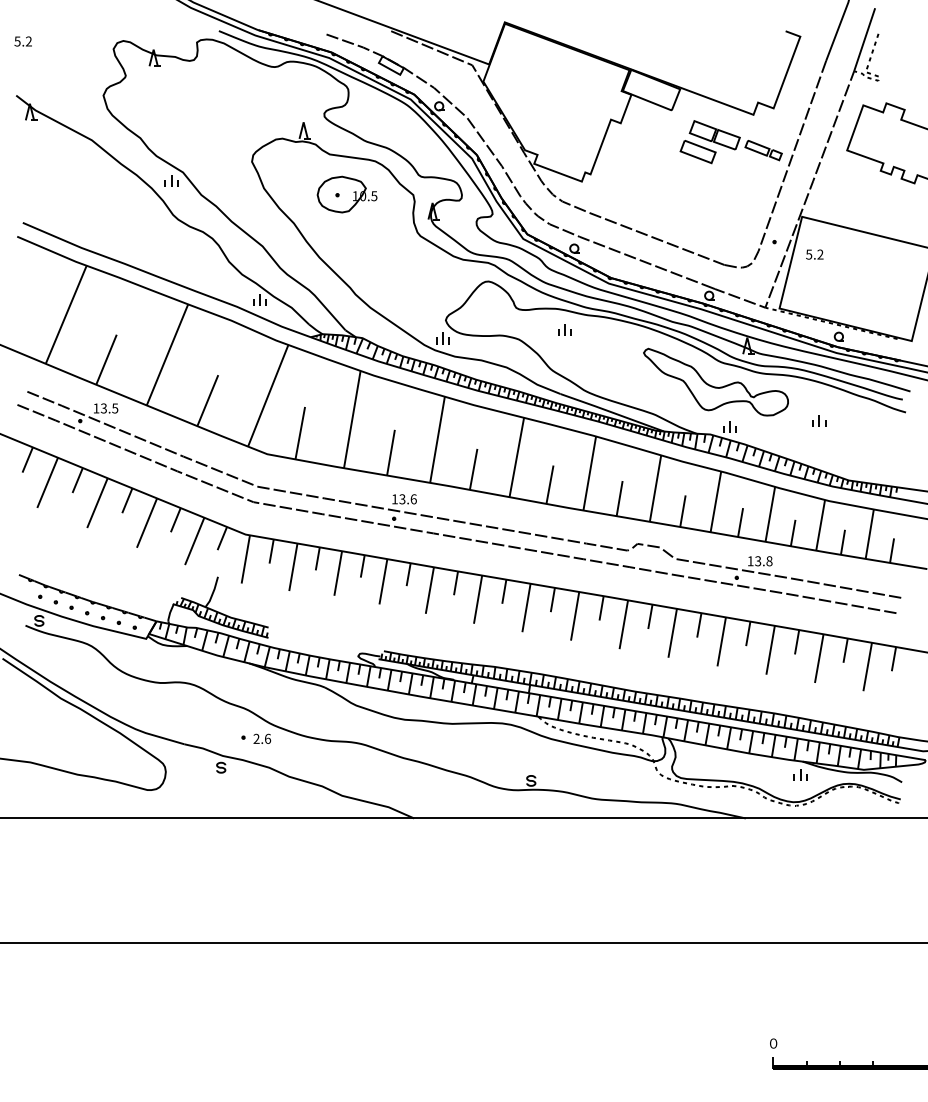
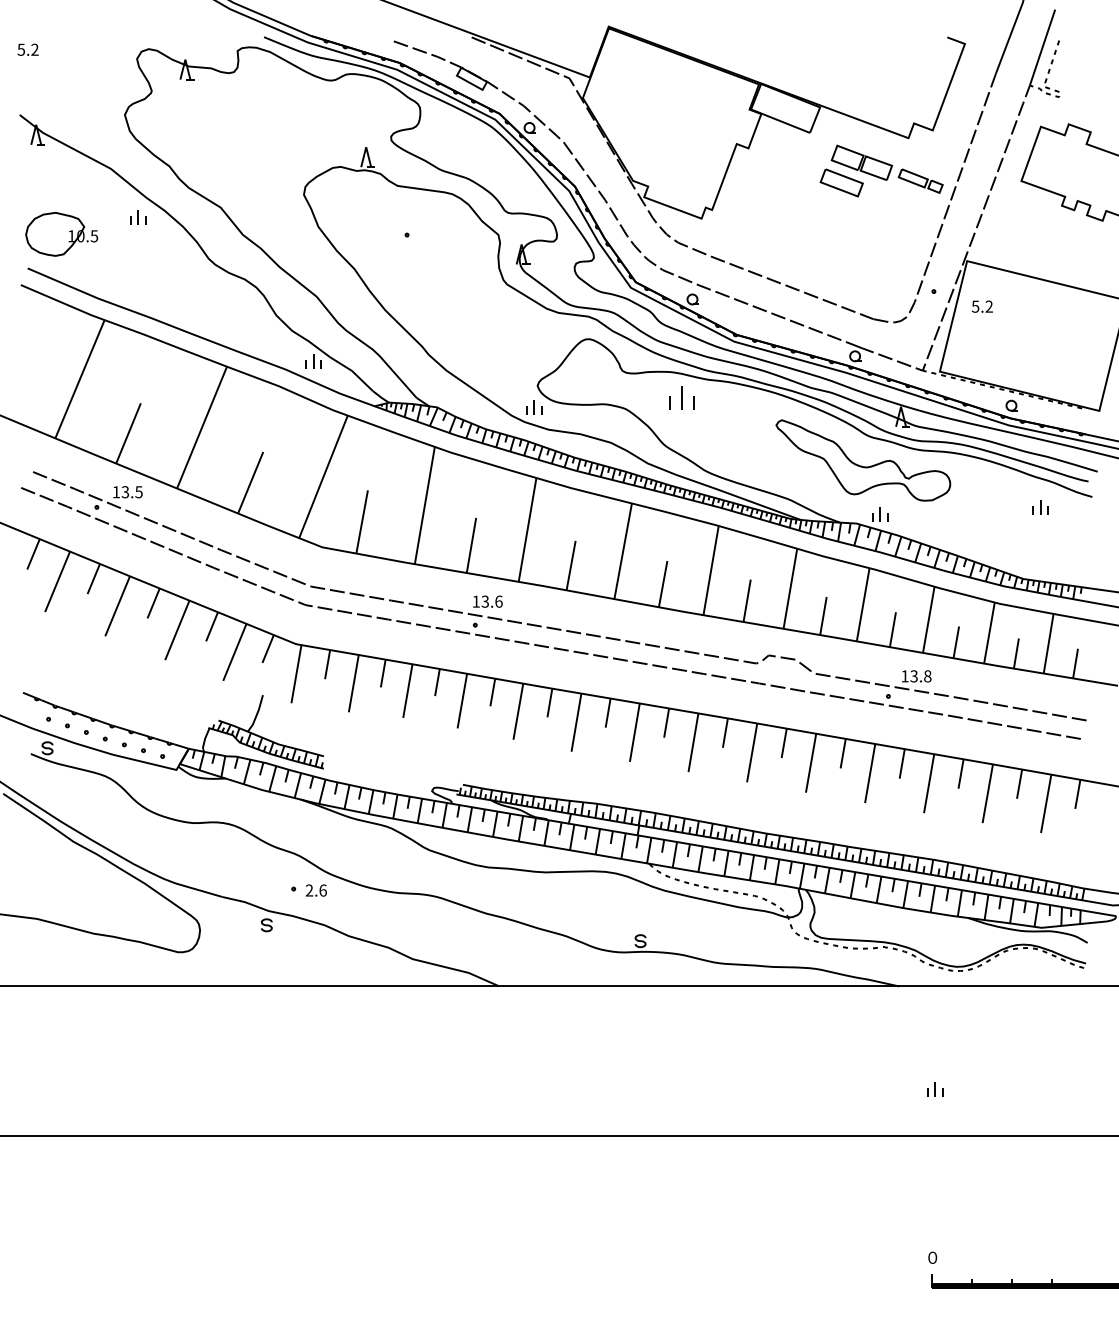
part: (172, 181) -> (138, 217), moved
part: (347, 194) -> (61, 234), moved
part: (565, 329) -> (681, 397), size x1.6
part: (819, 421) -> (1040, 507), moved
part: (800, 775) -> (935, 1089), moved

